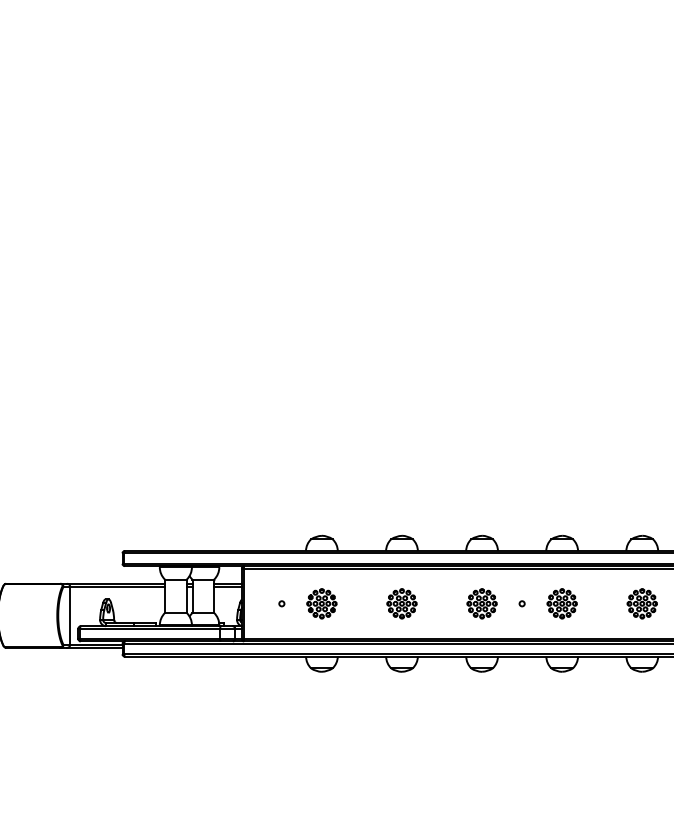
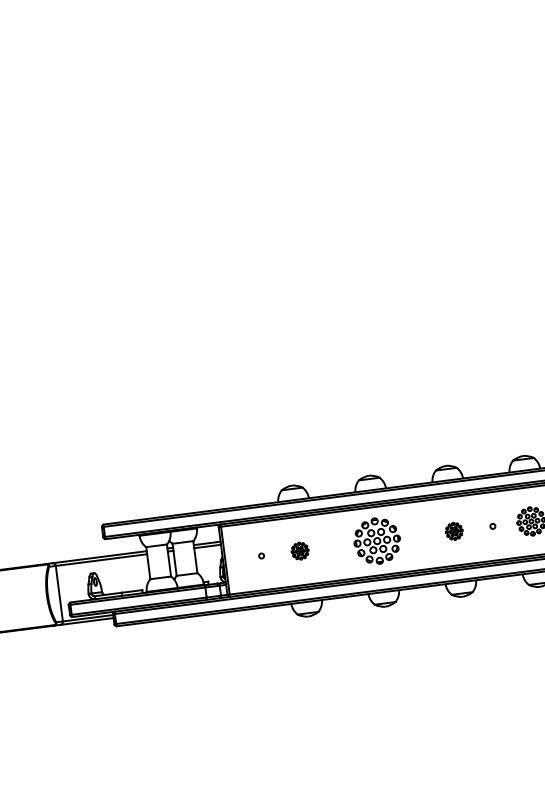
part: (321, 603) -> (299, 550), size x0.6
part: (401, 603) -> (376, 540), size x1.6
part: (481, 603) -> (453, 531), size x0.6

